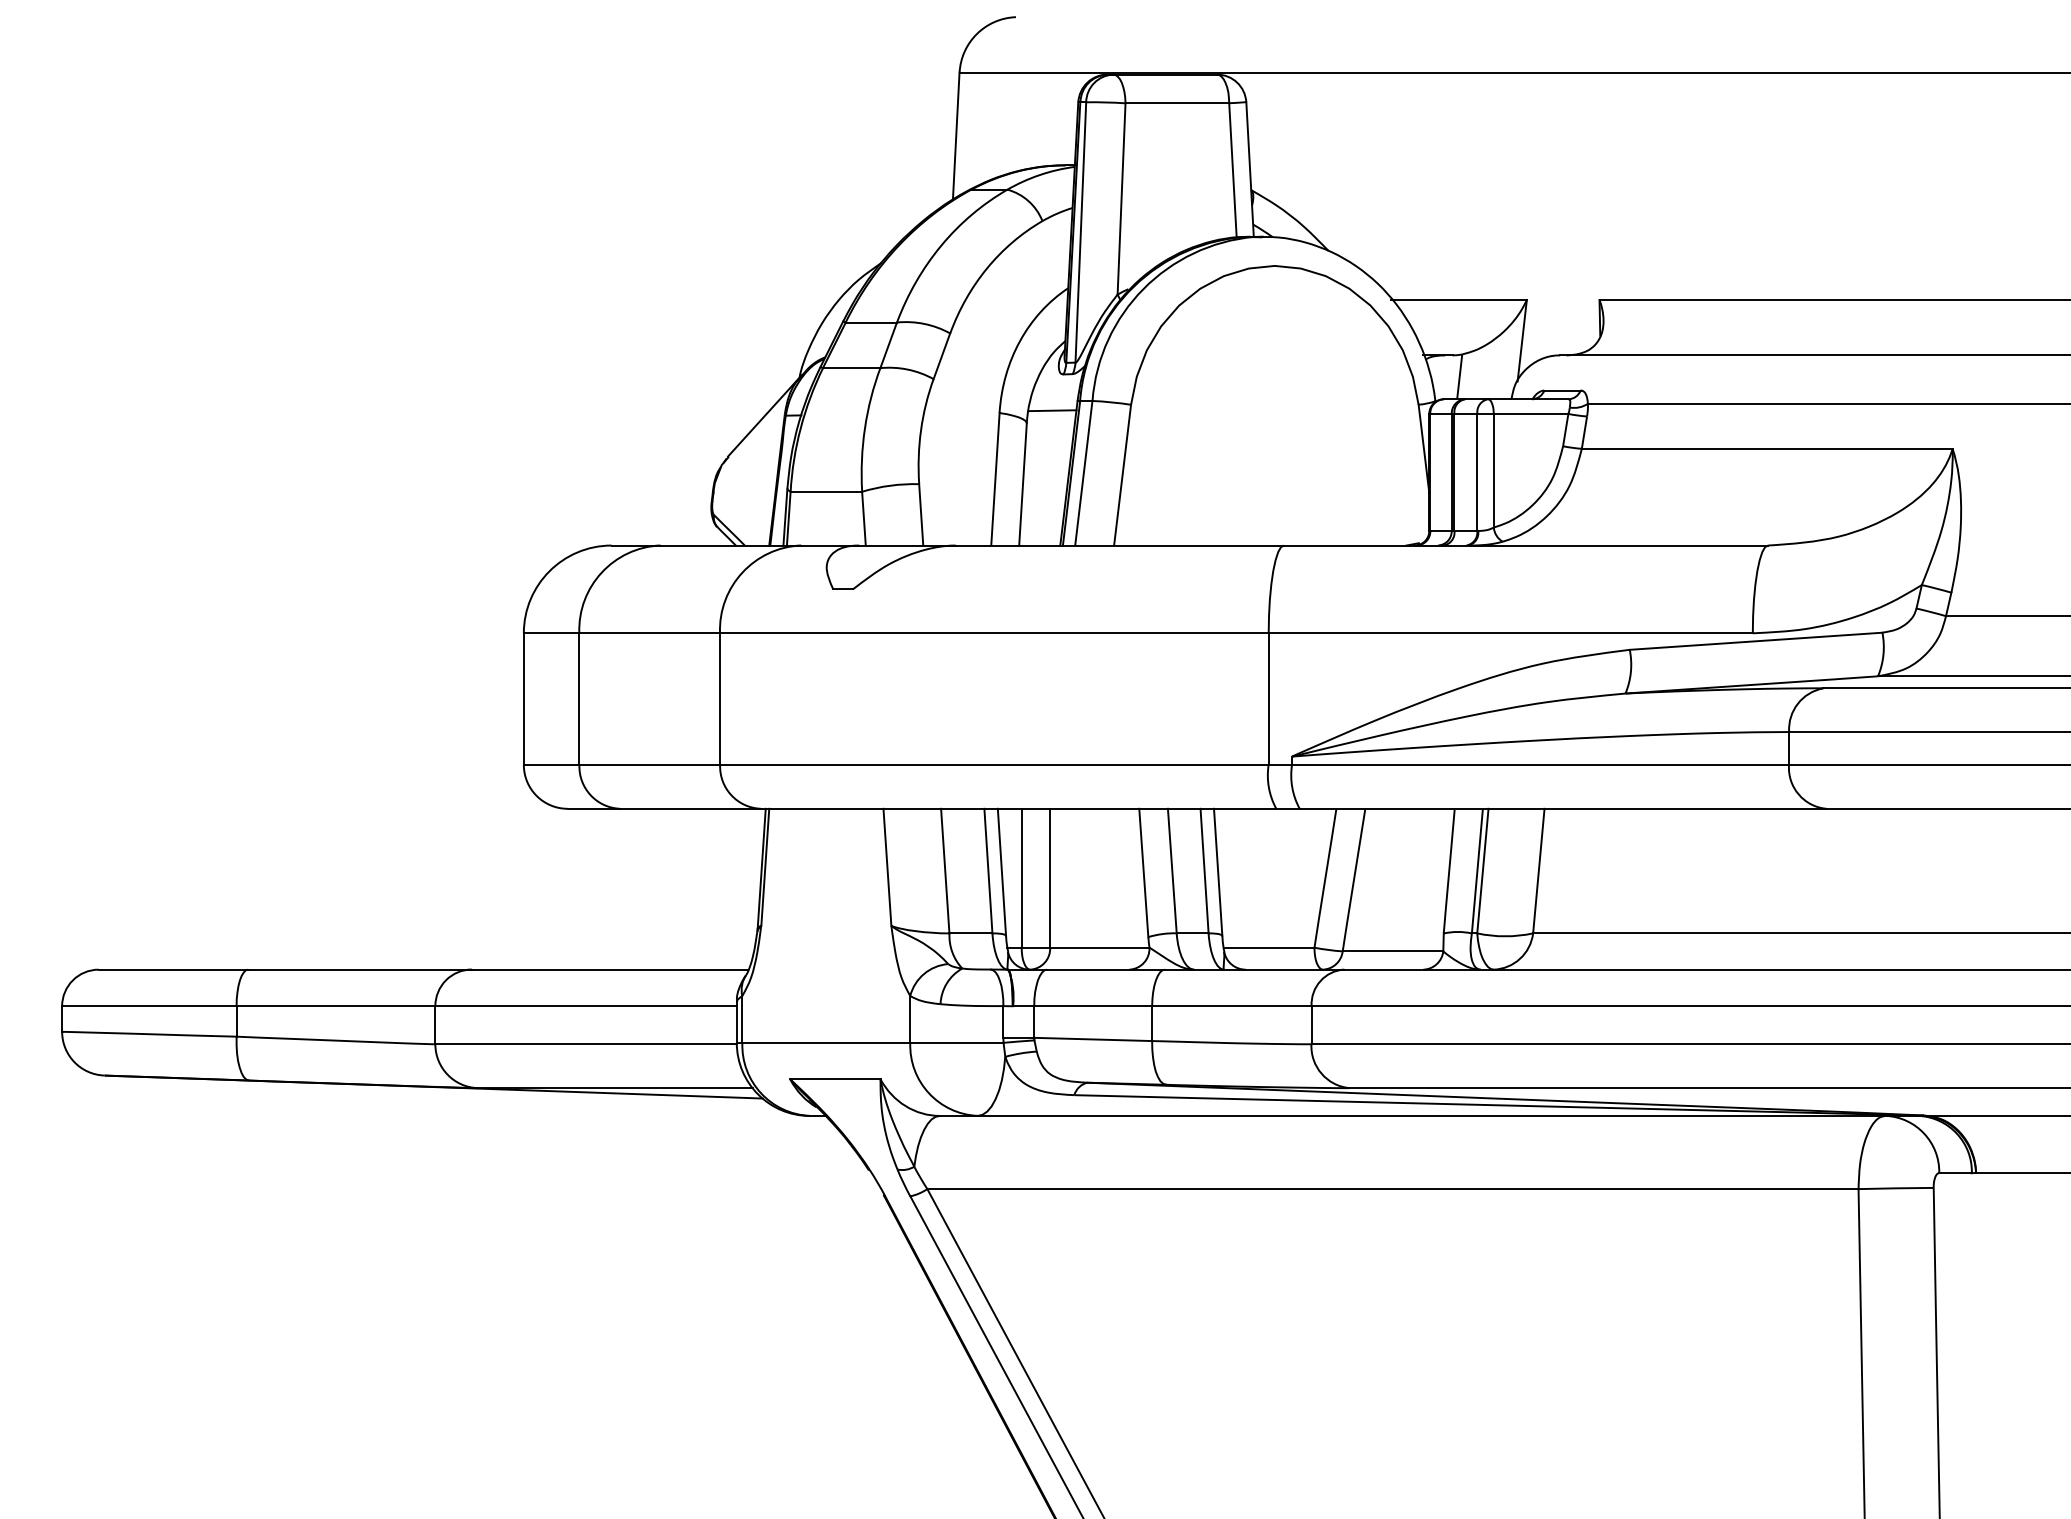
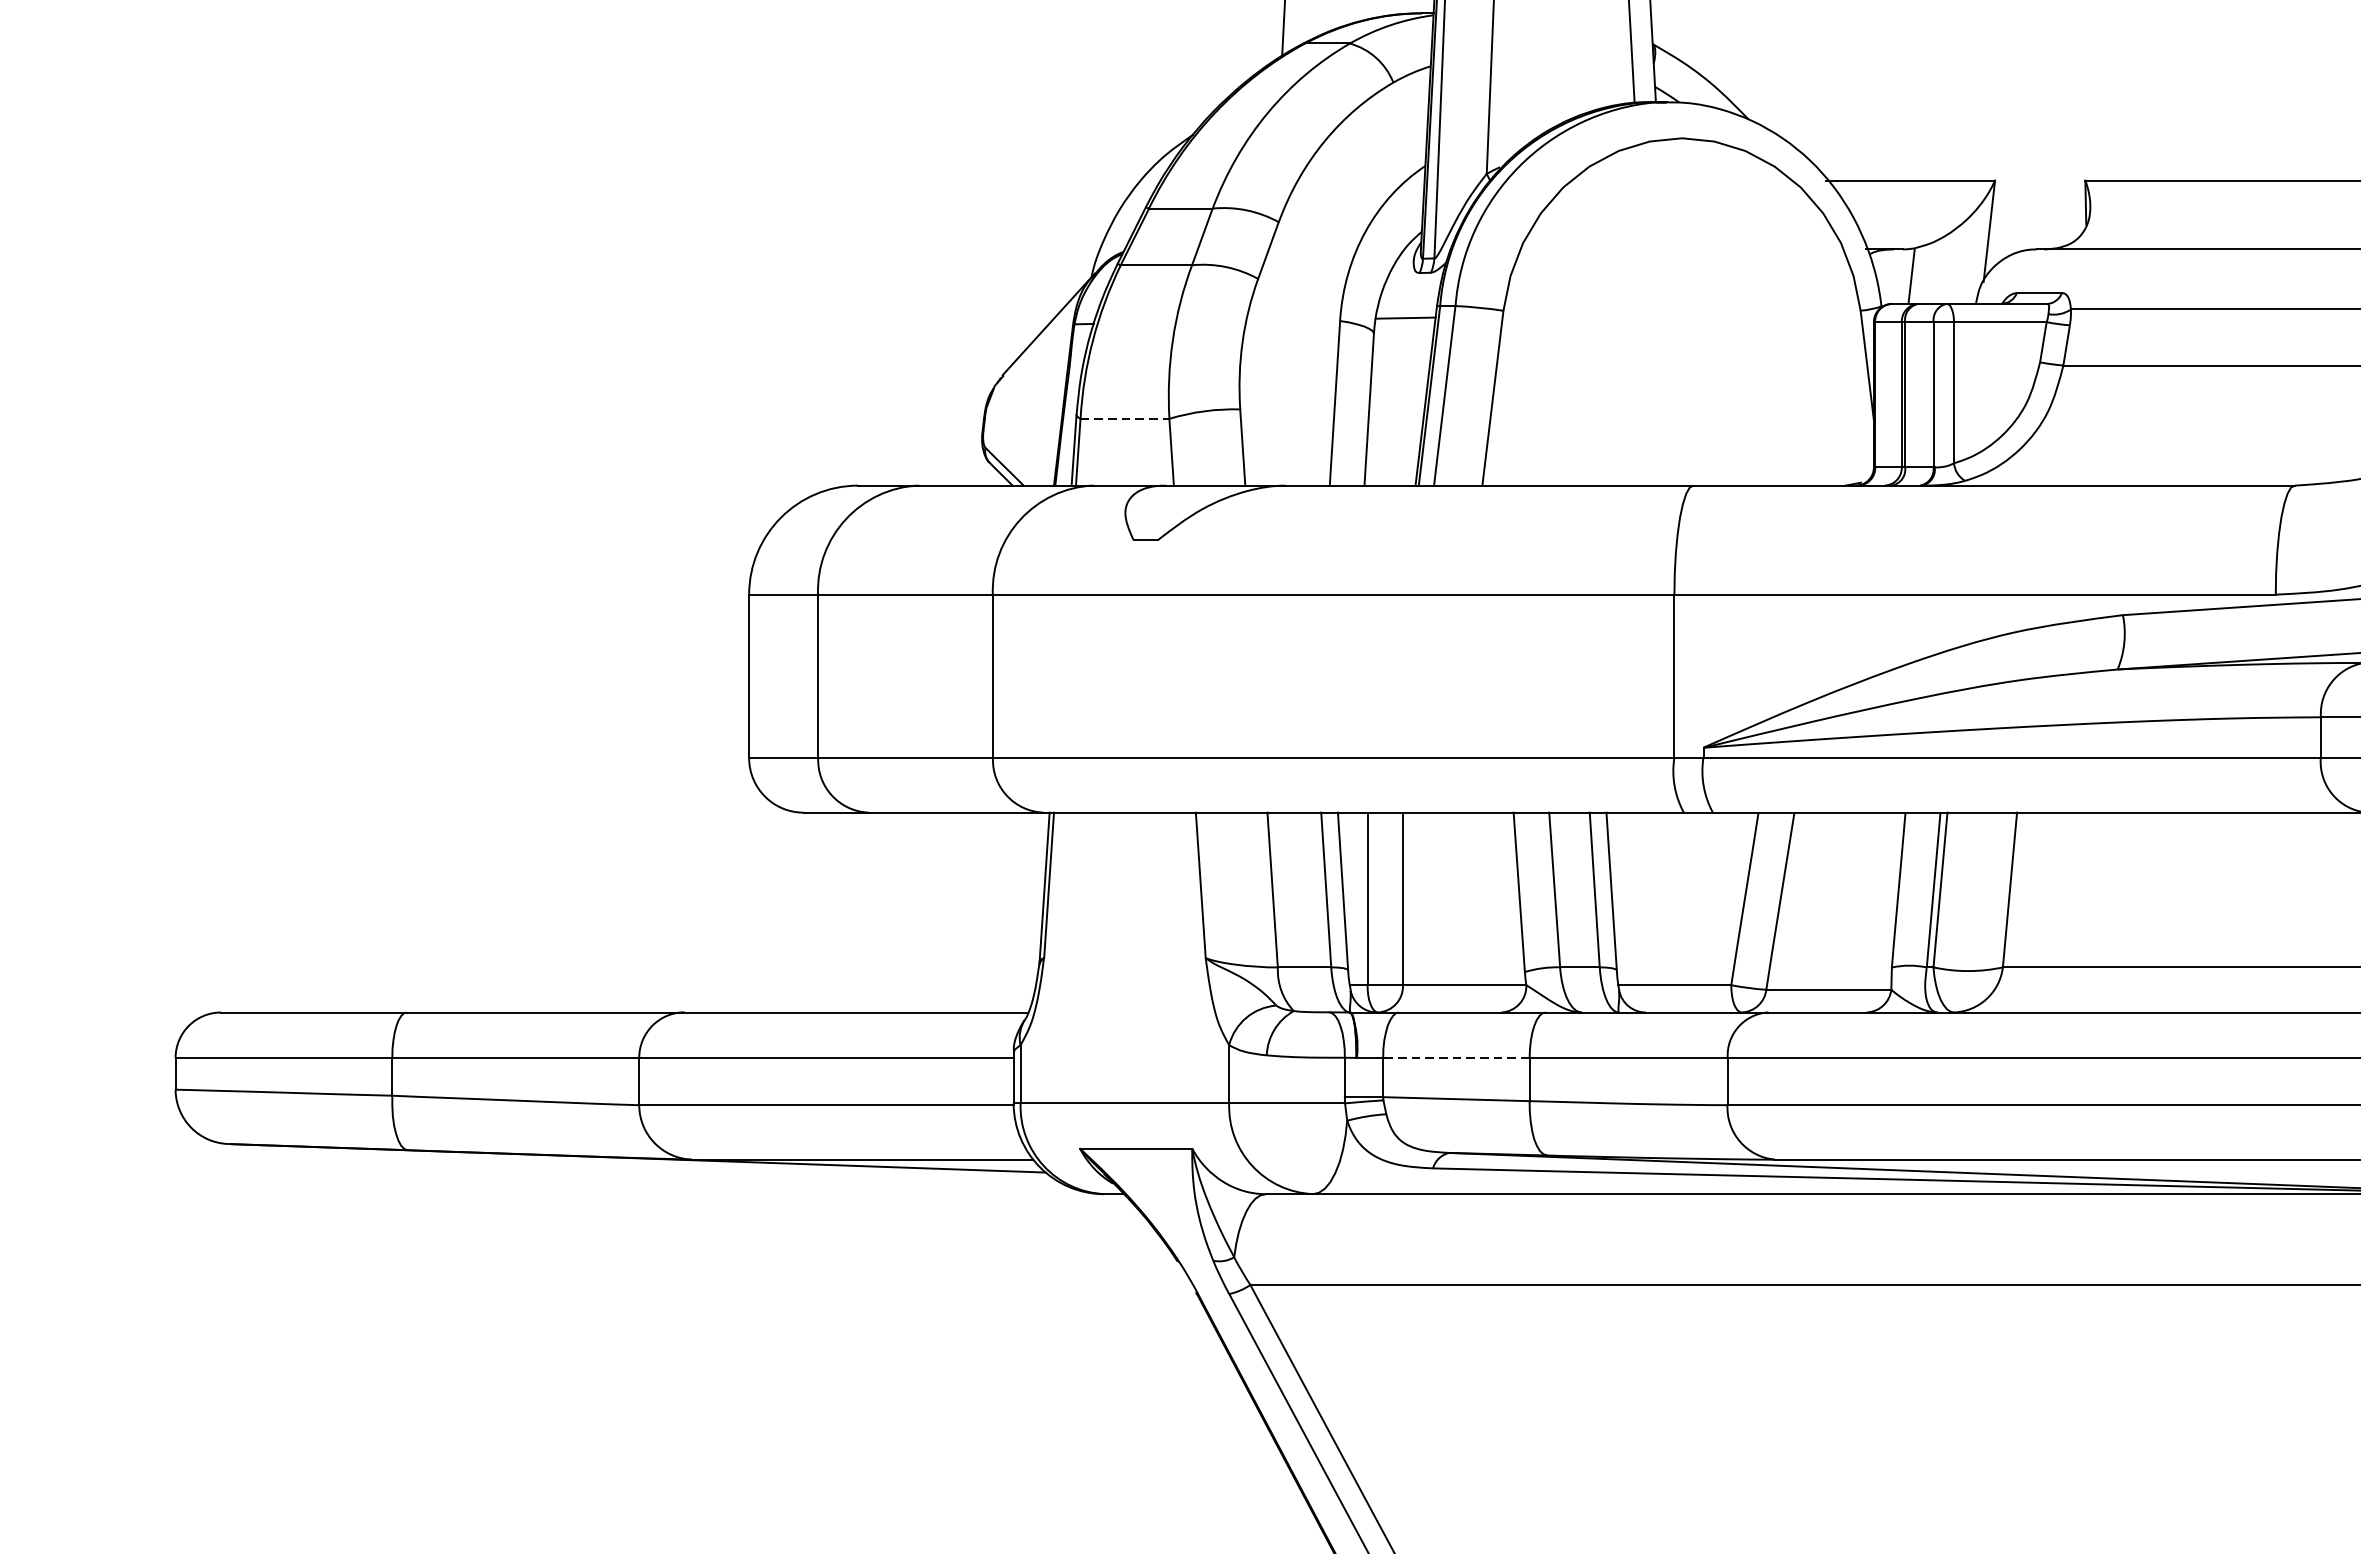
line: (826, 491) -> (1125, 418), solid -> dashed
line: (1093, 1006) -> (1456, 1058), solid -> dashed

